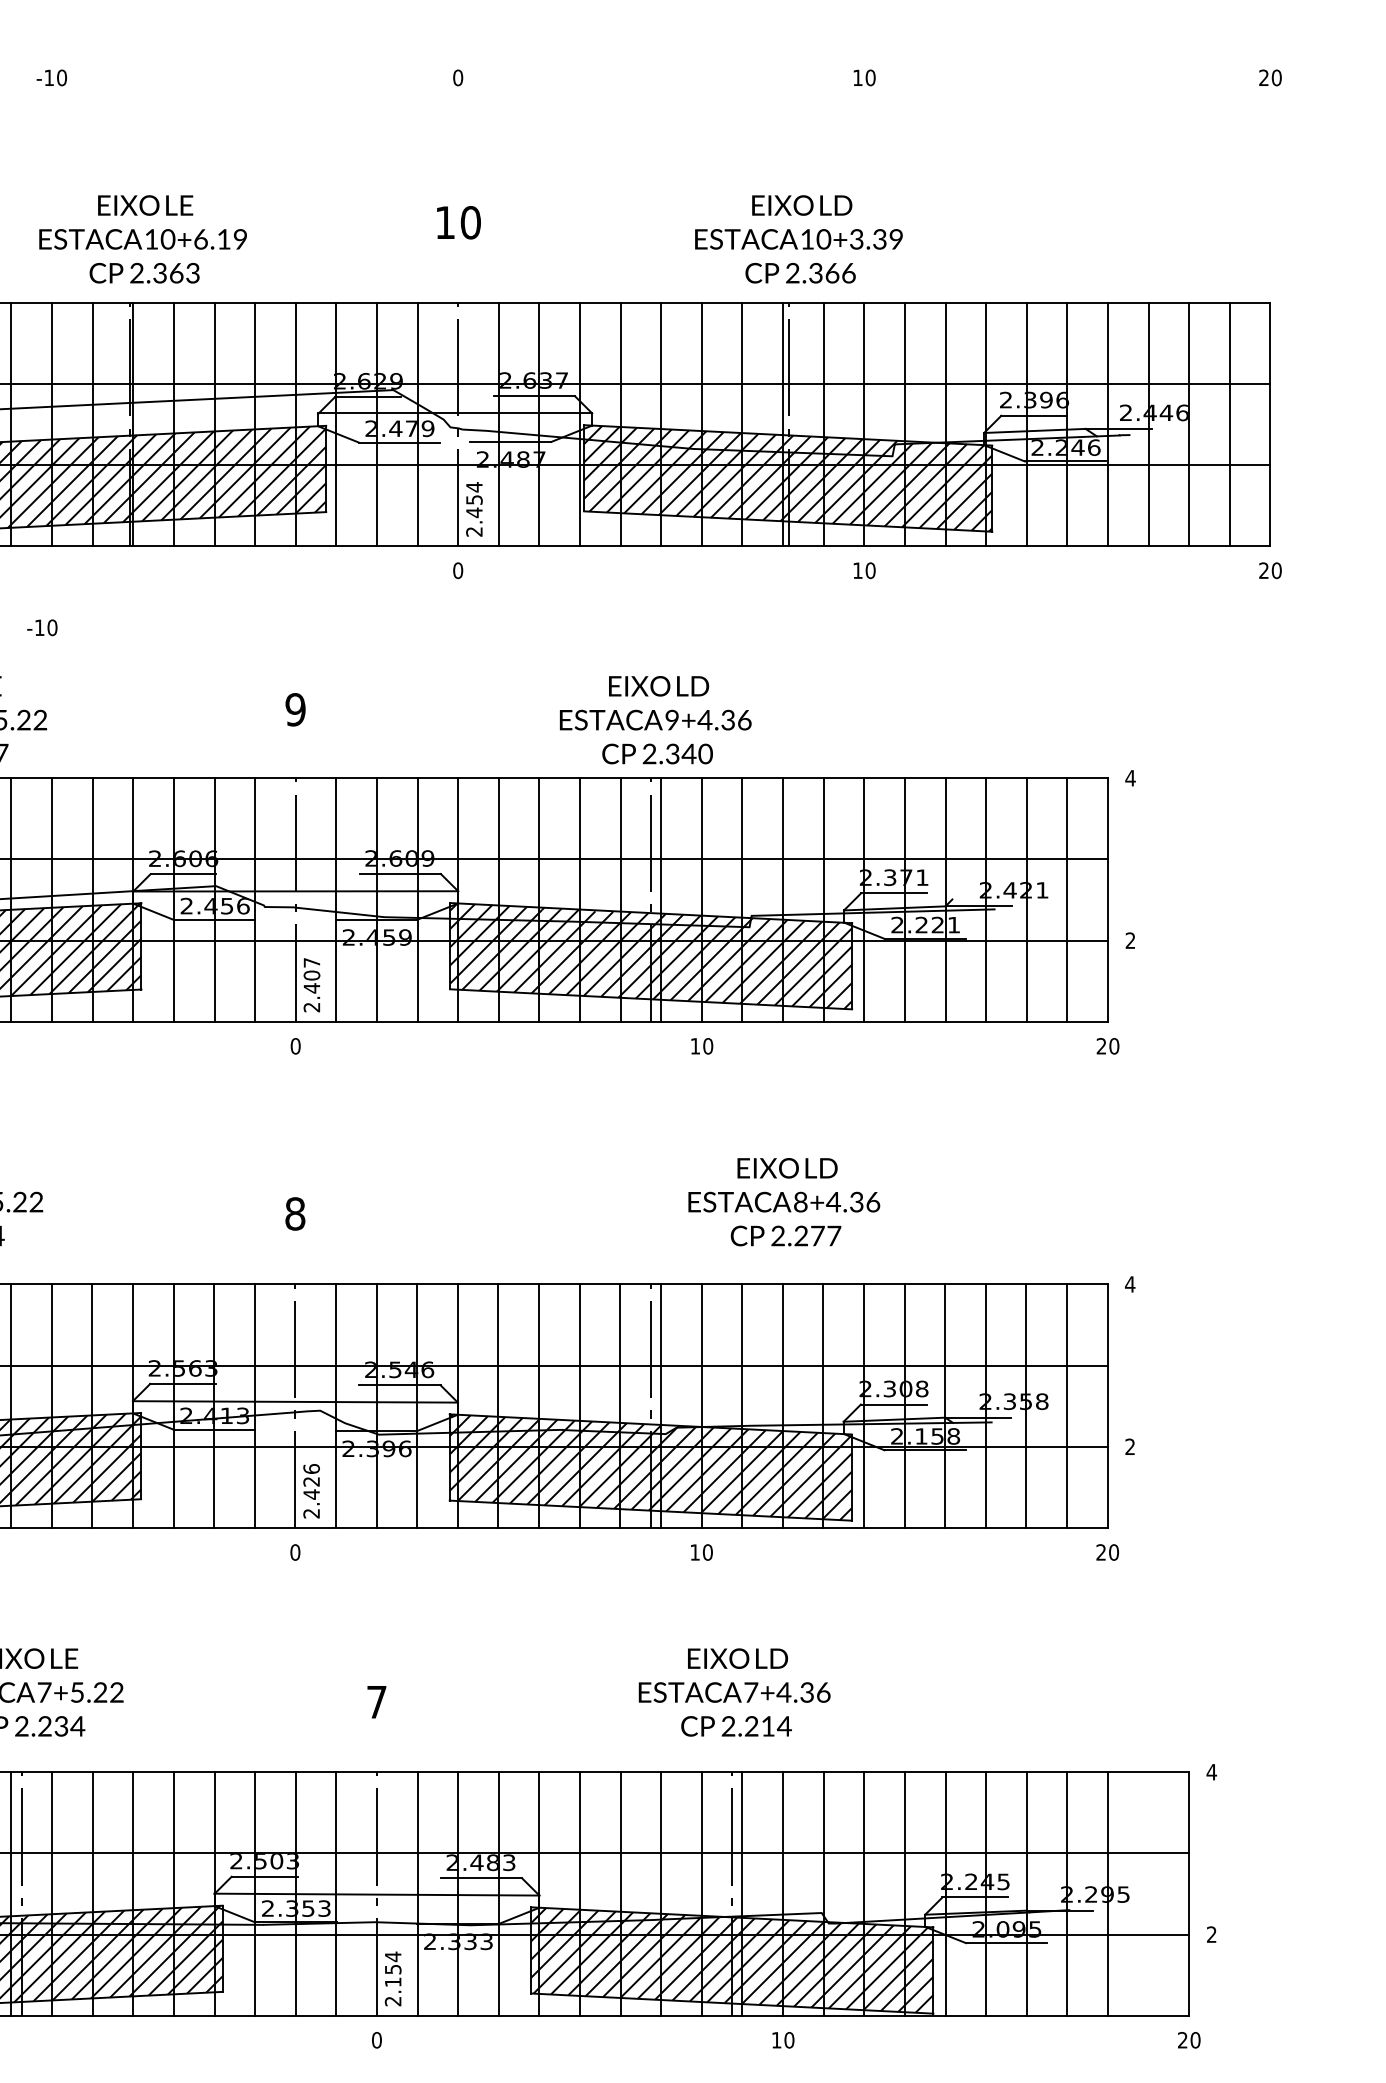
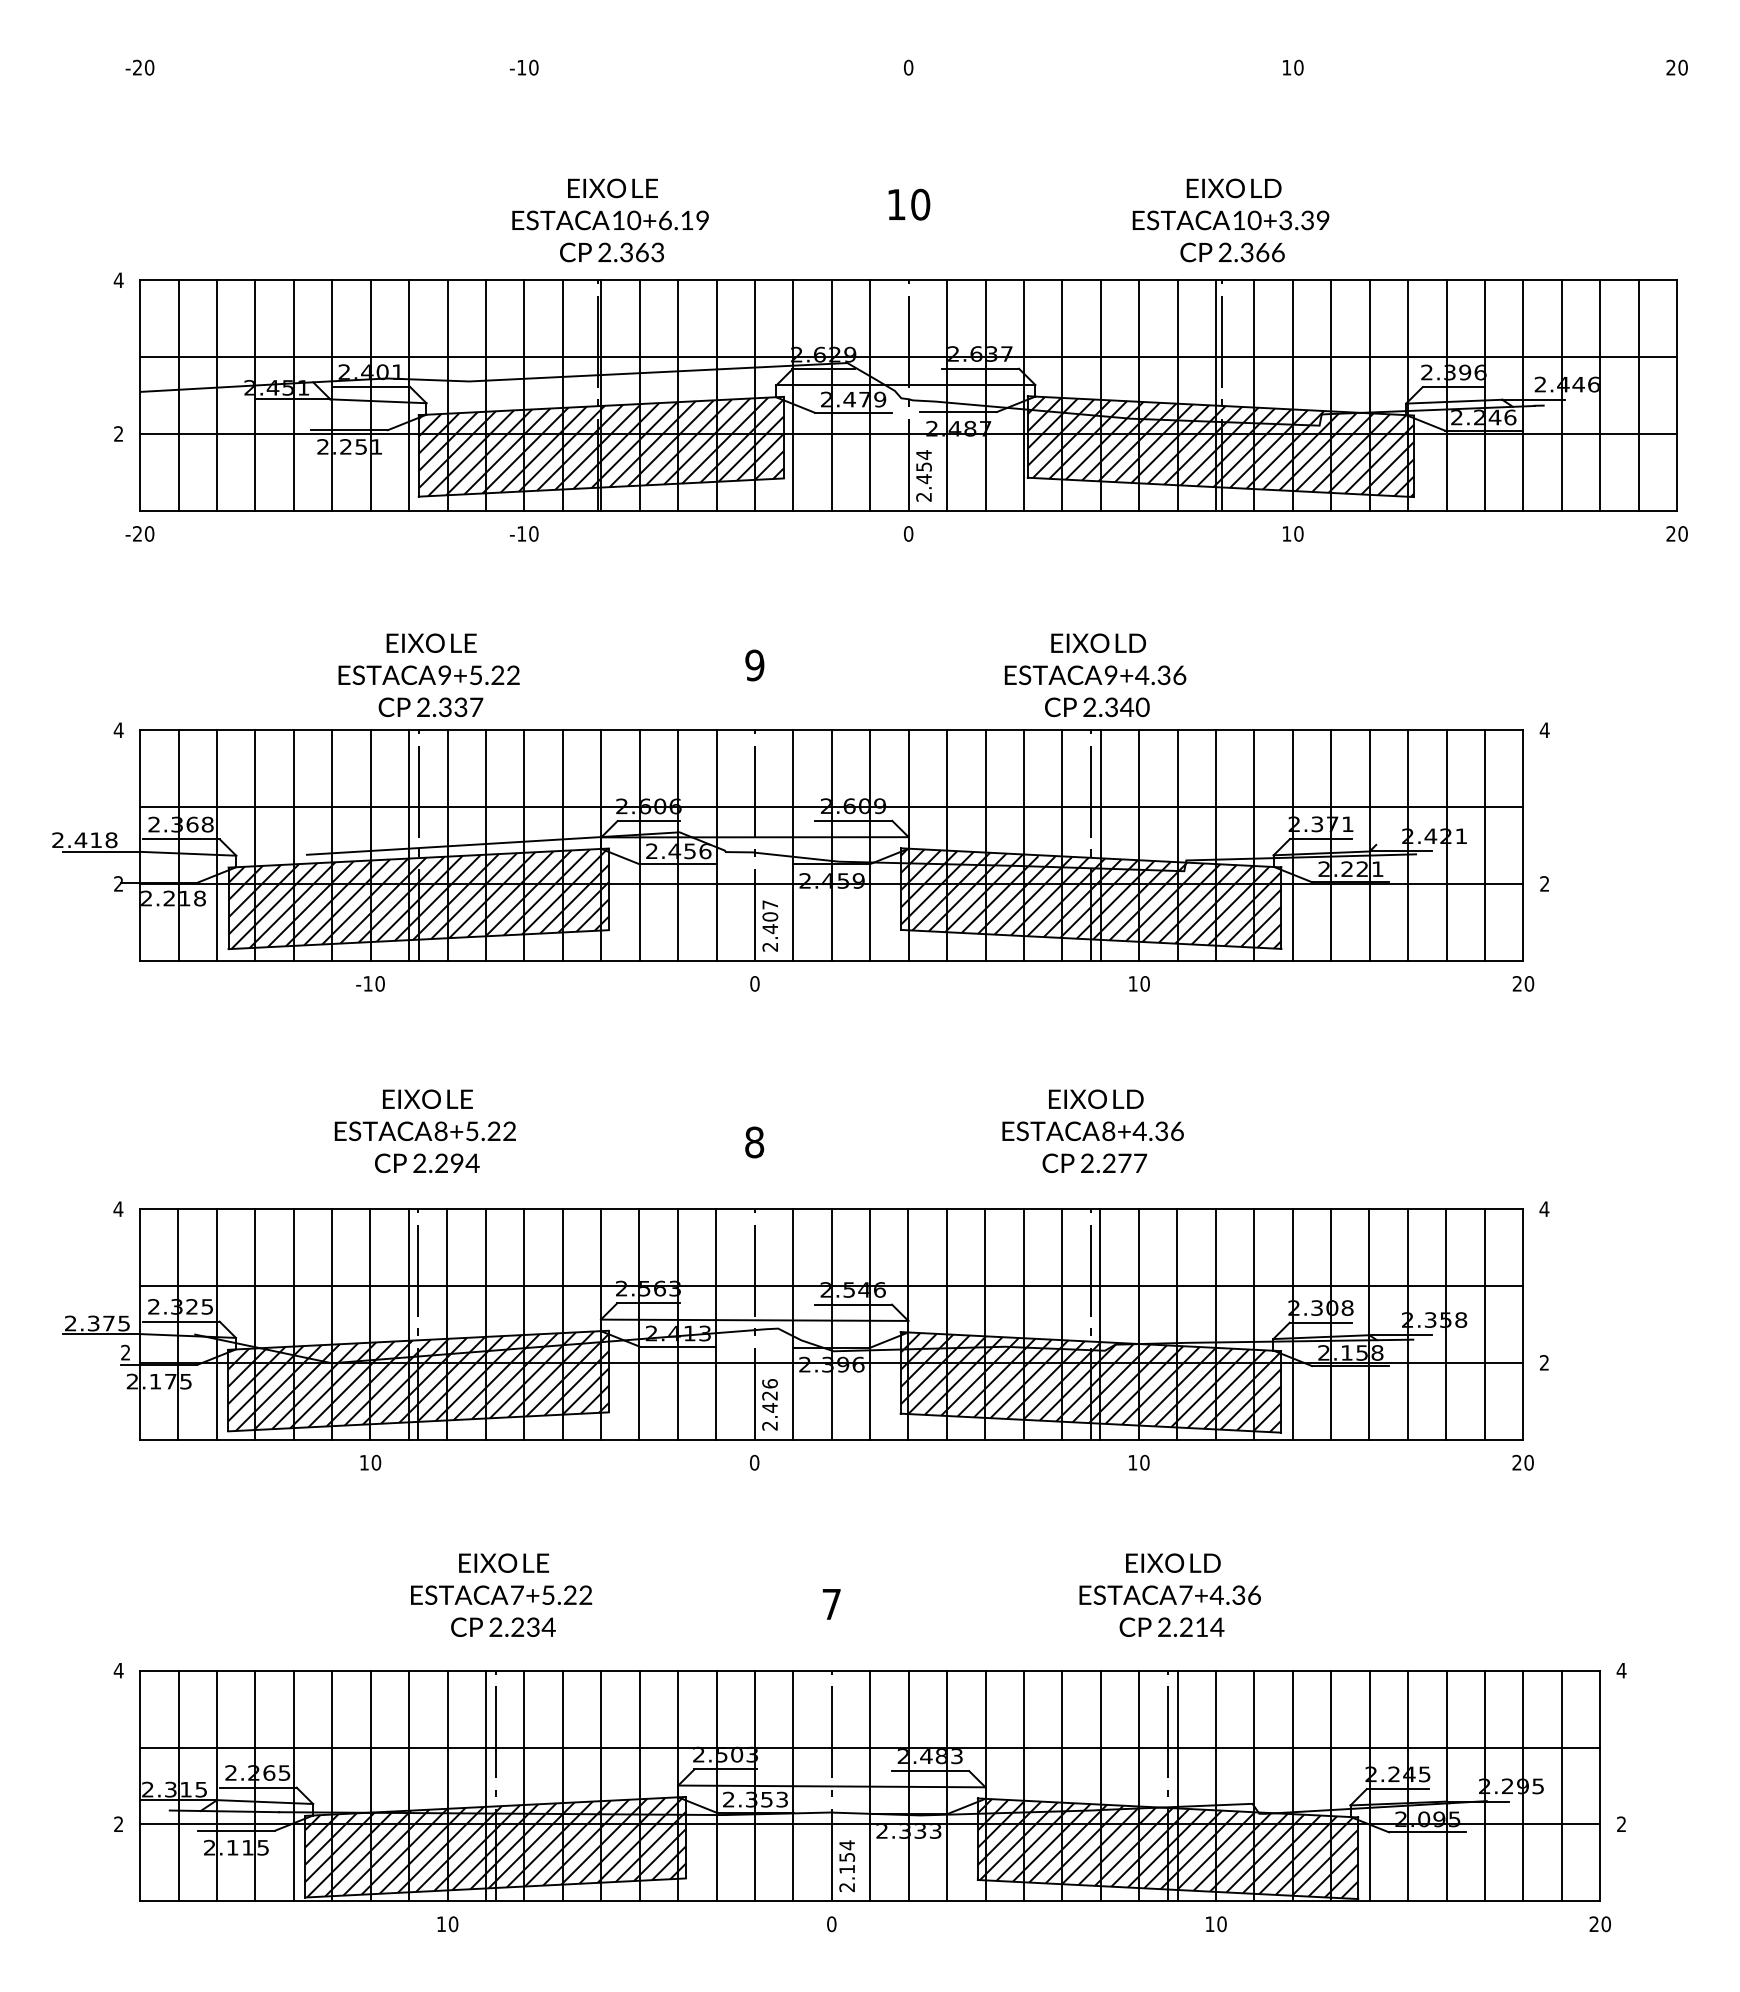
text: (42, 627) -> (524, 533), moved
text: (783, 1202) -> (1092, 1131), moved
line: (1148, 1893) -> (1561, 1785), added

